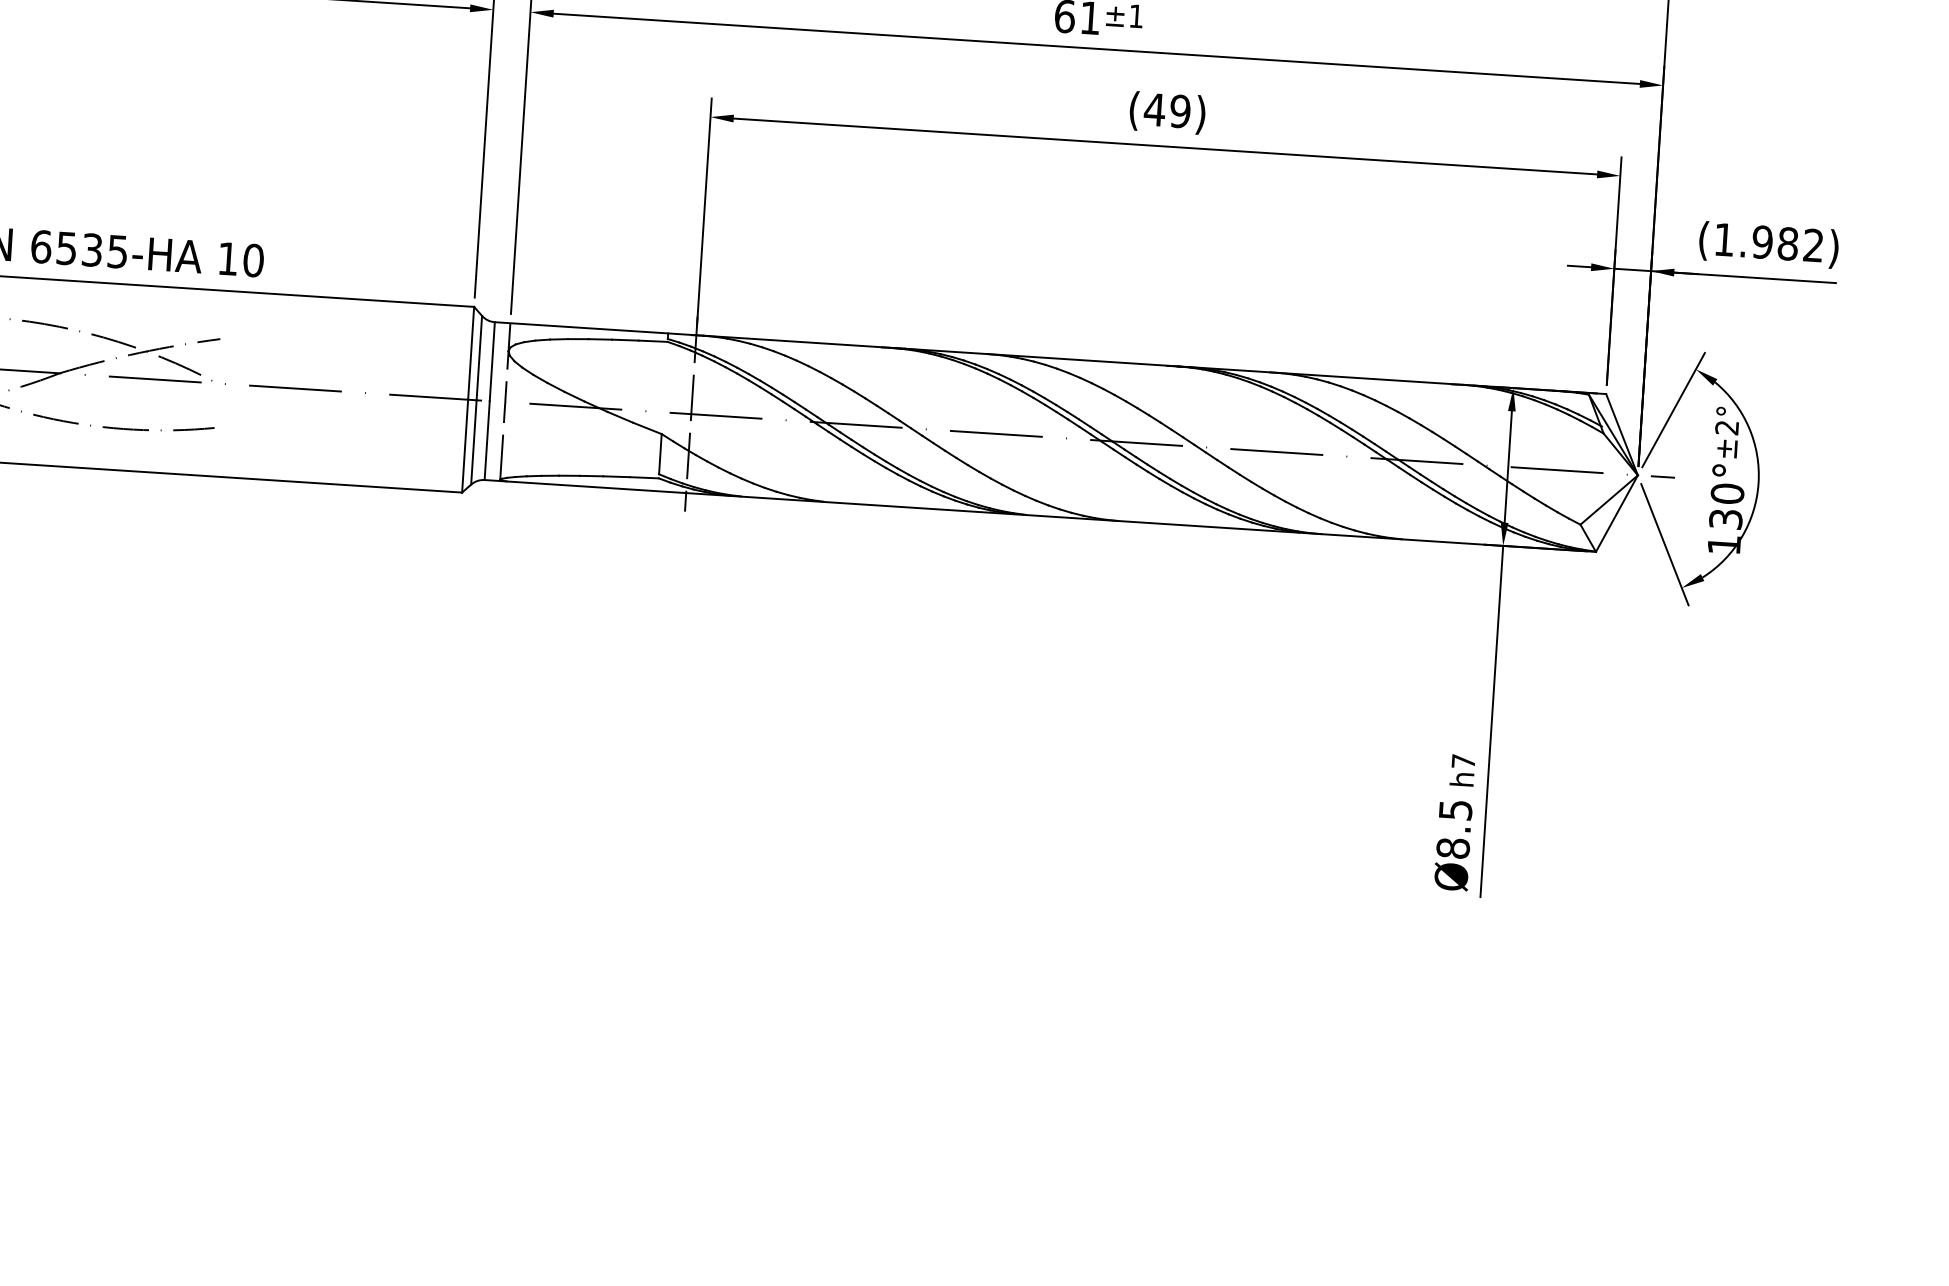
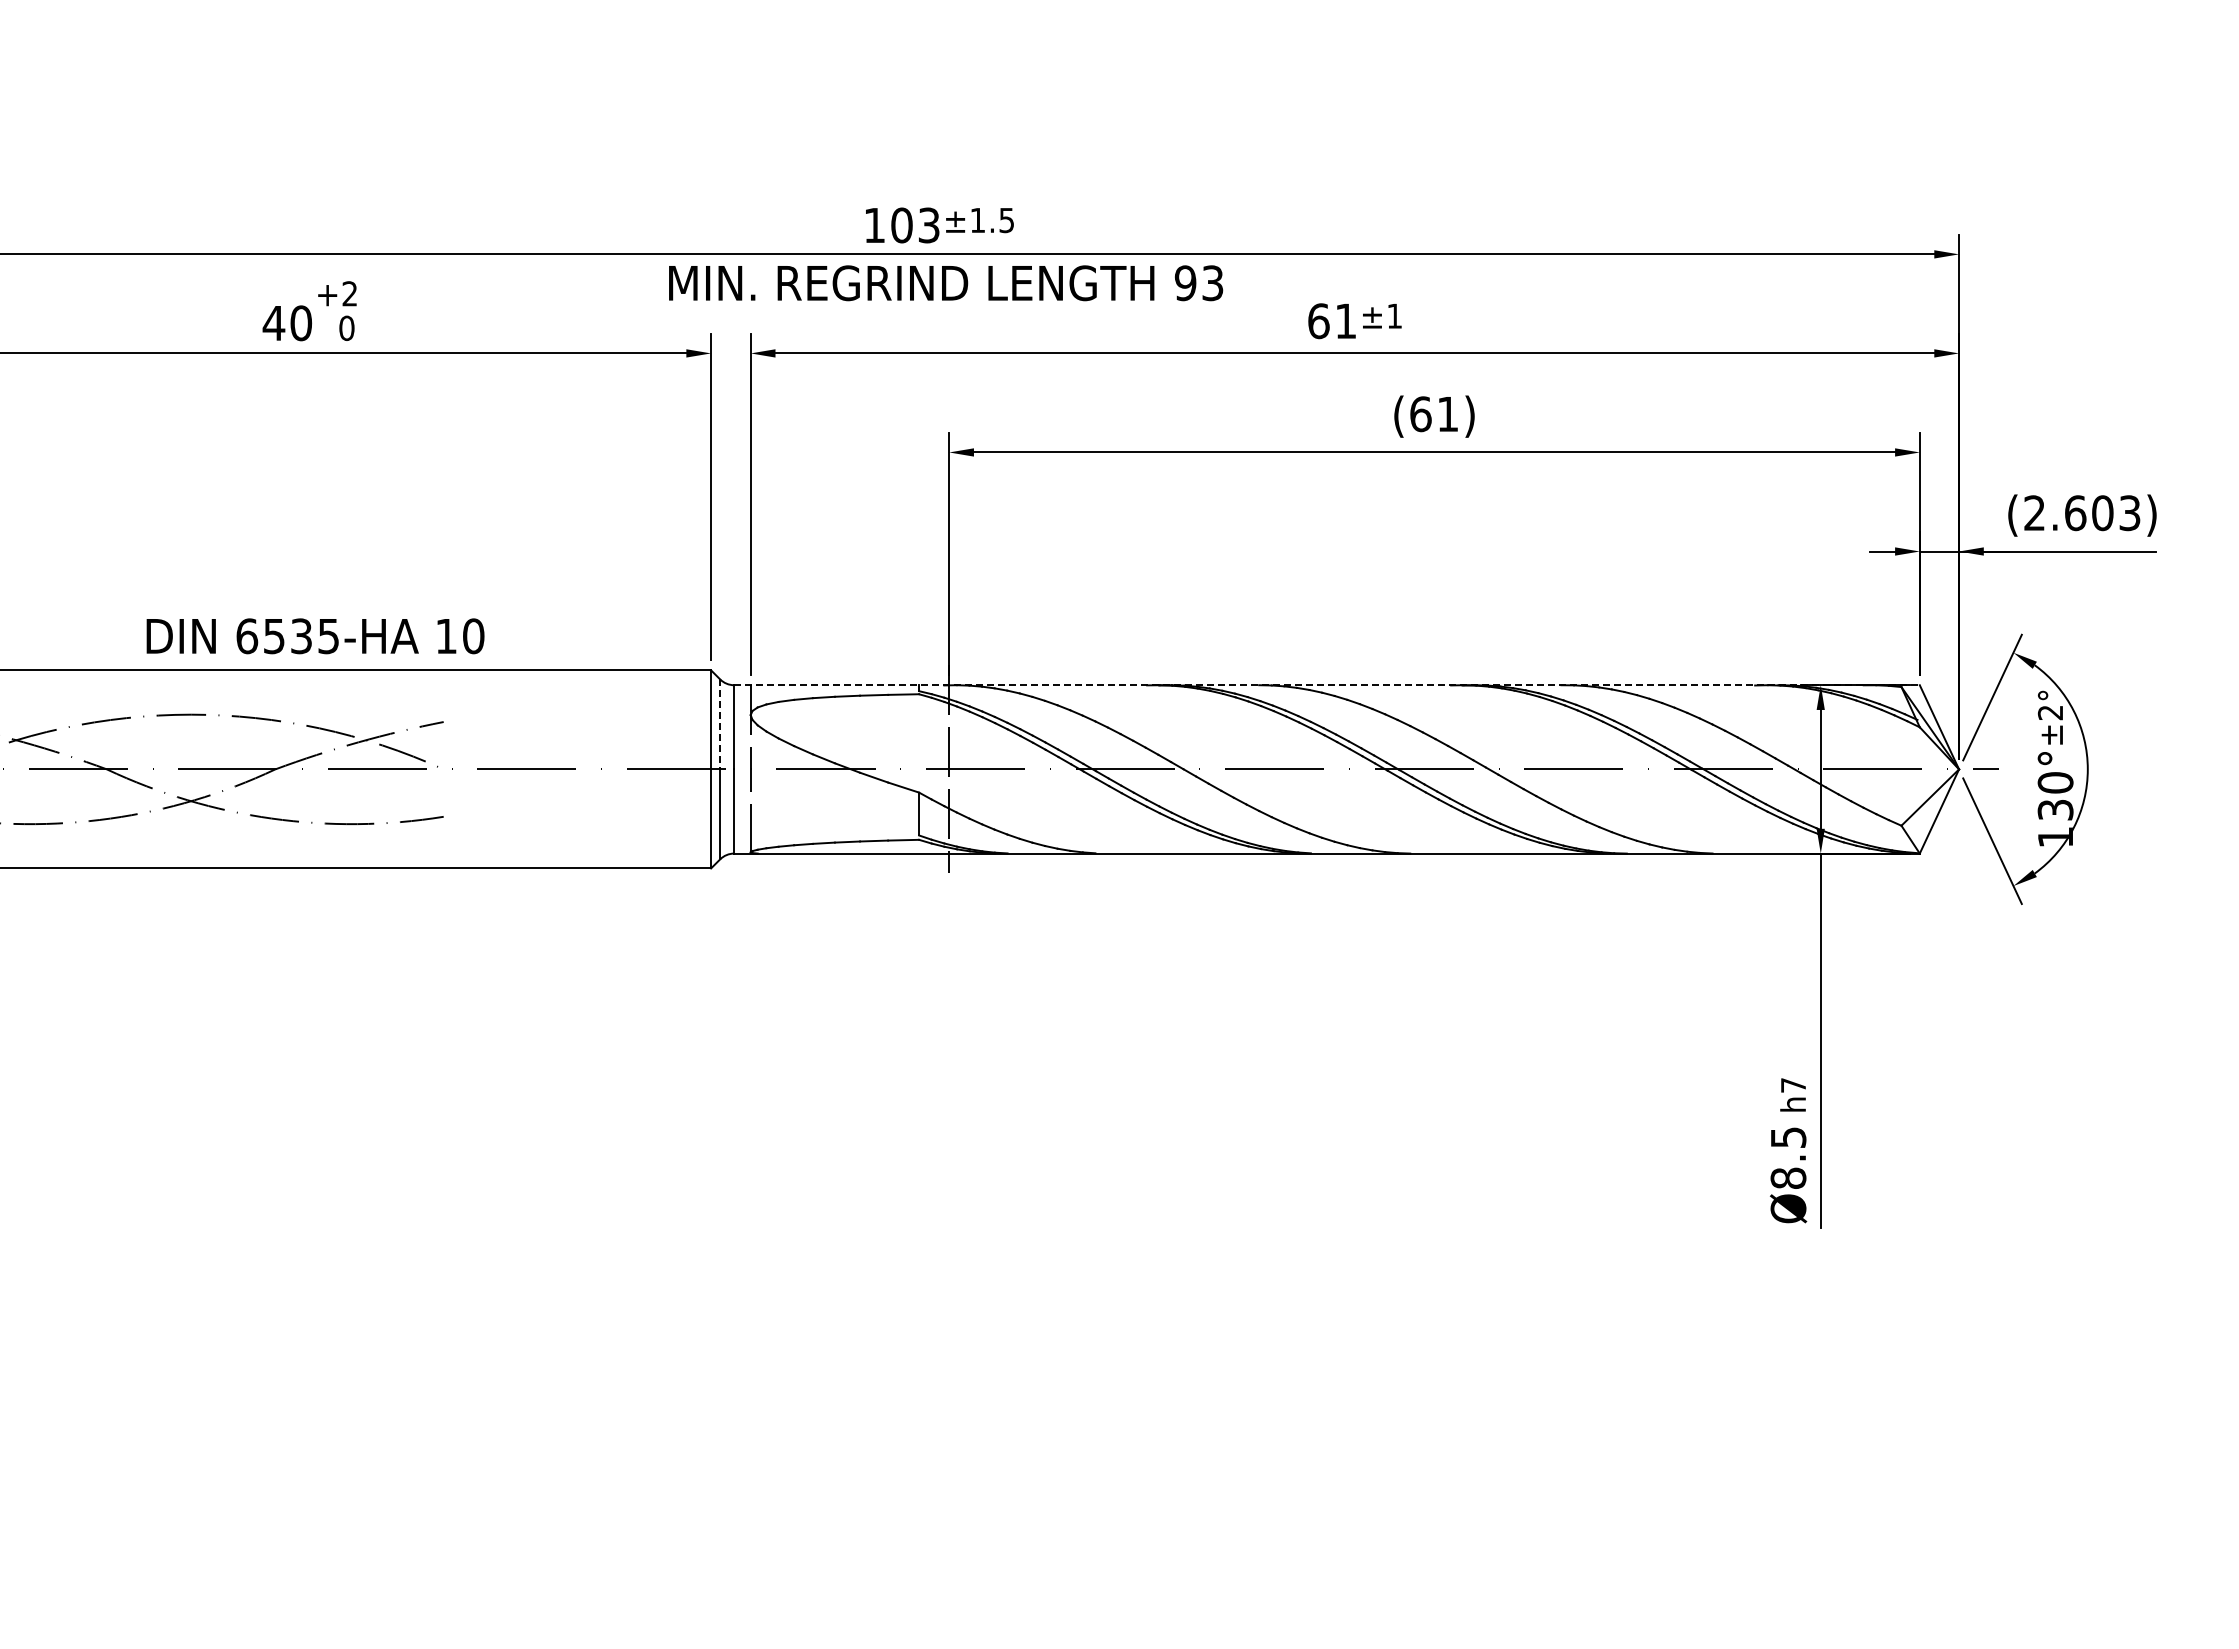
text: (1166, 110) -> (1433, 414), (49) -> (61)
text: (1769, 242) -> (2082, 513), (1.982) -> (2.603)
line: (479, 358) -> (720, 724), solid -> dashed
line: (1050, 358) -> (1326, 685), solid -> dashed

